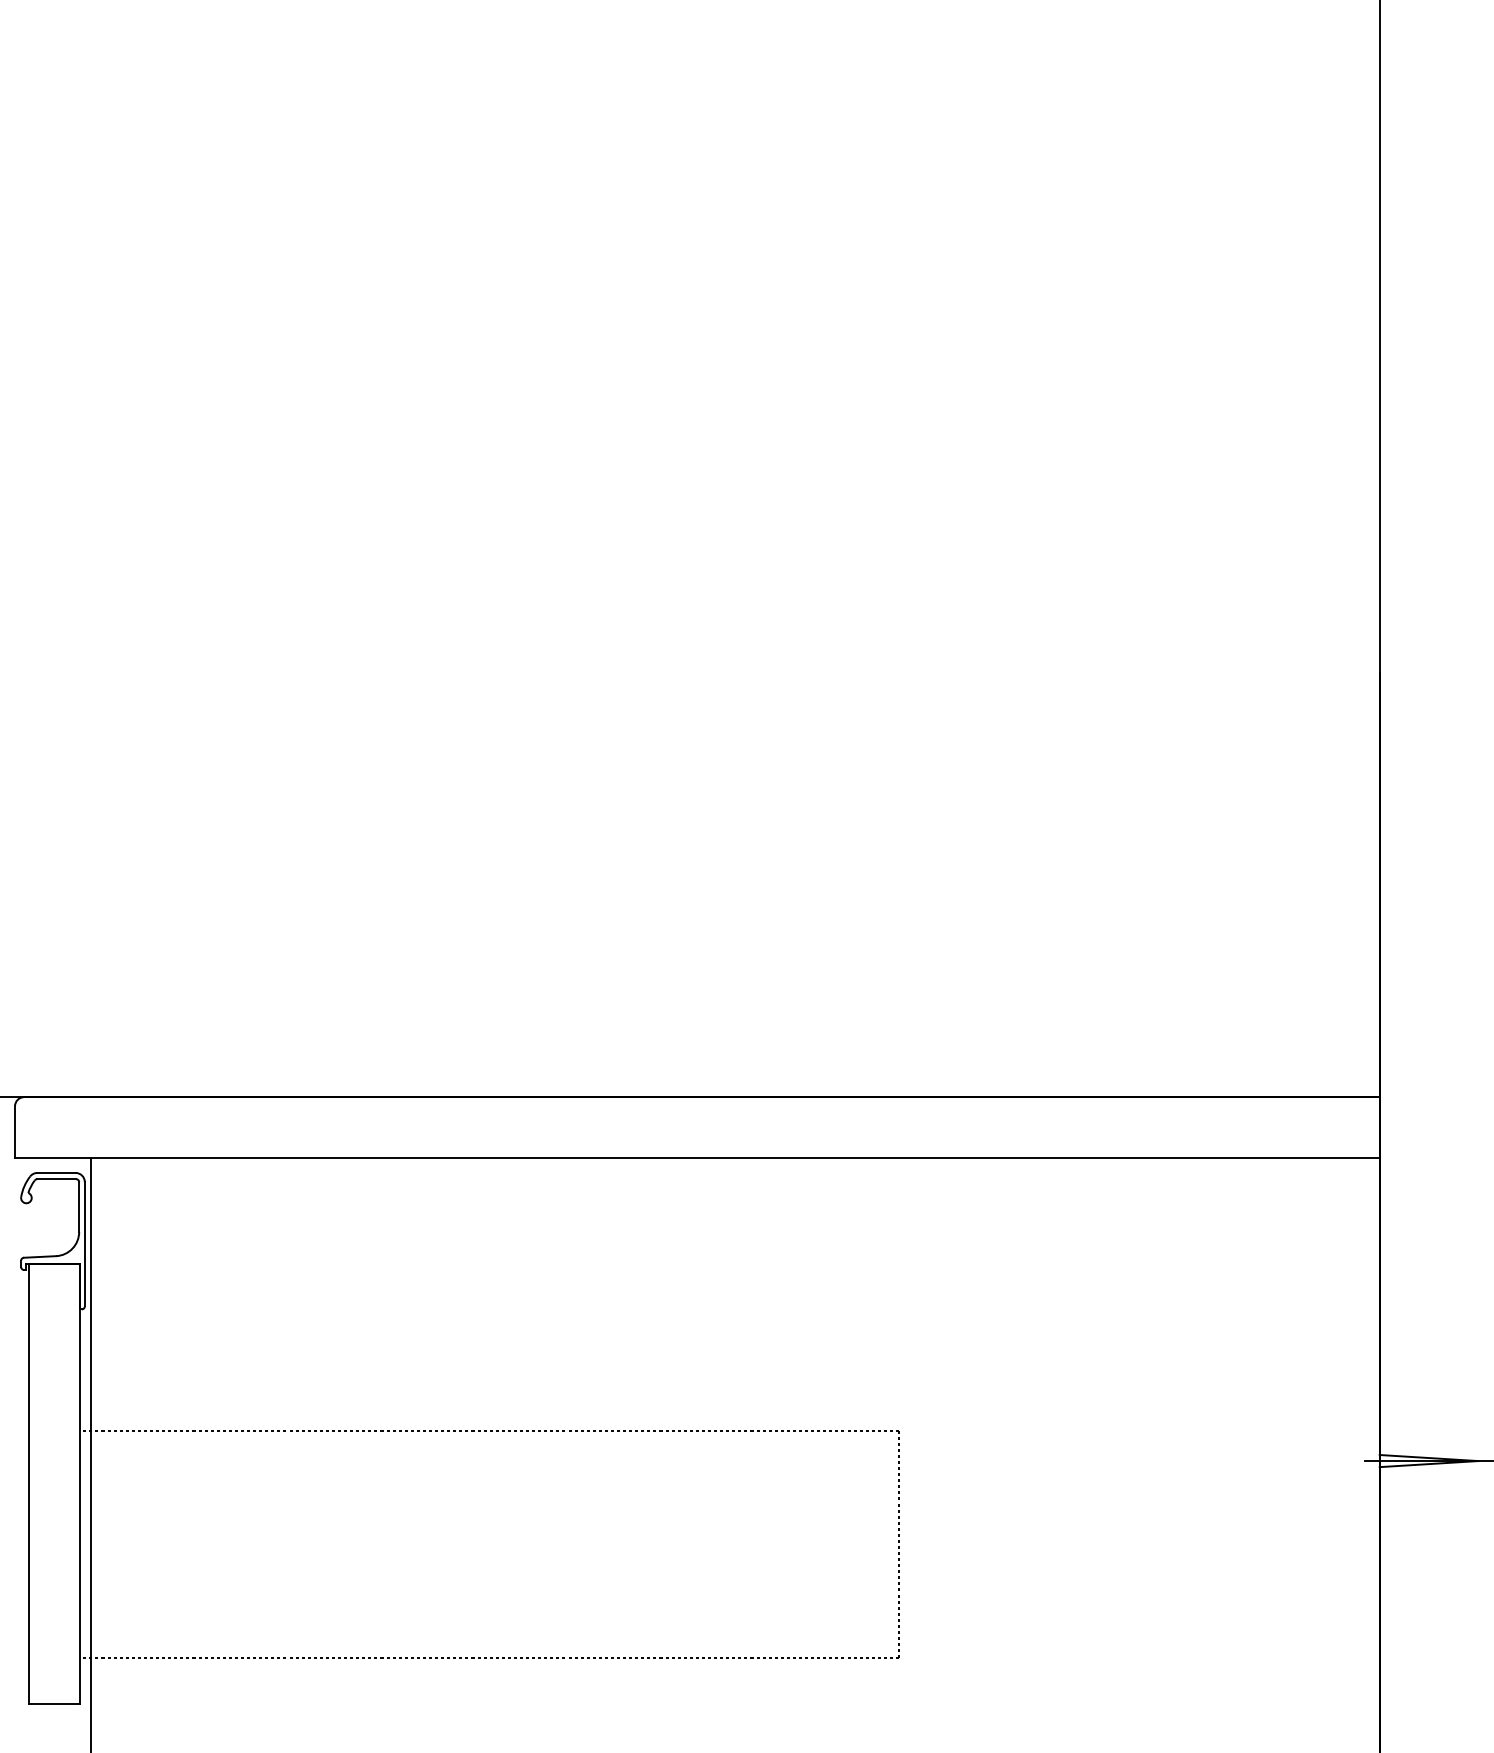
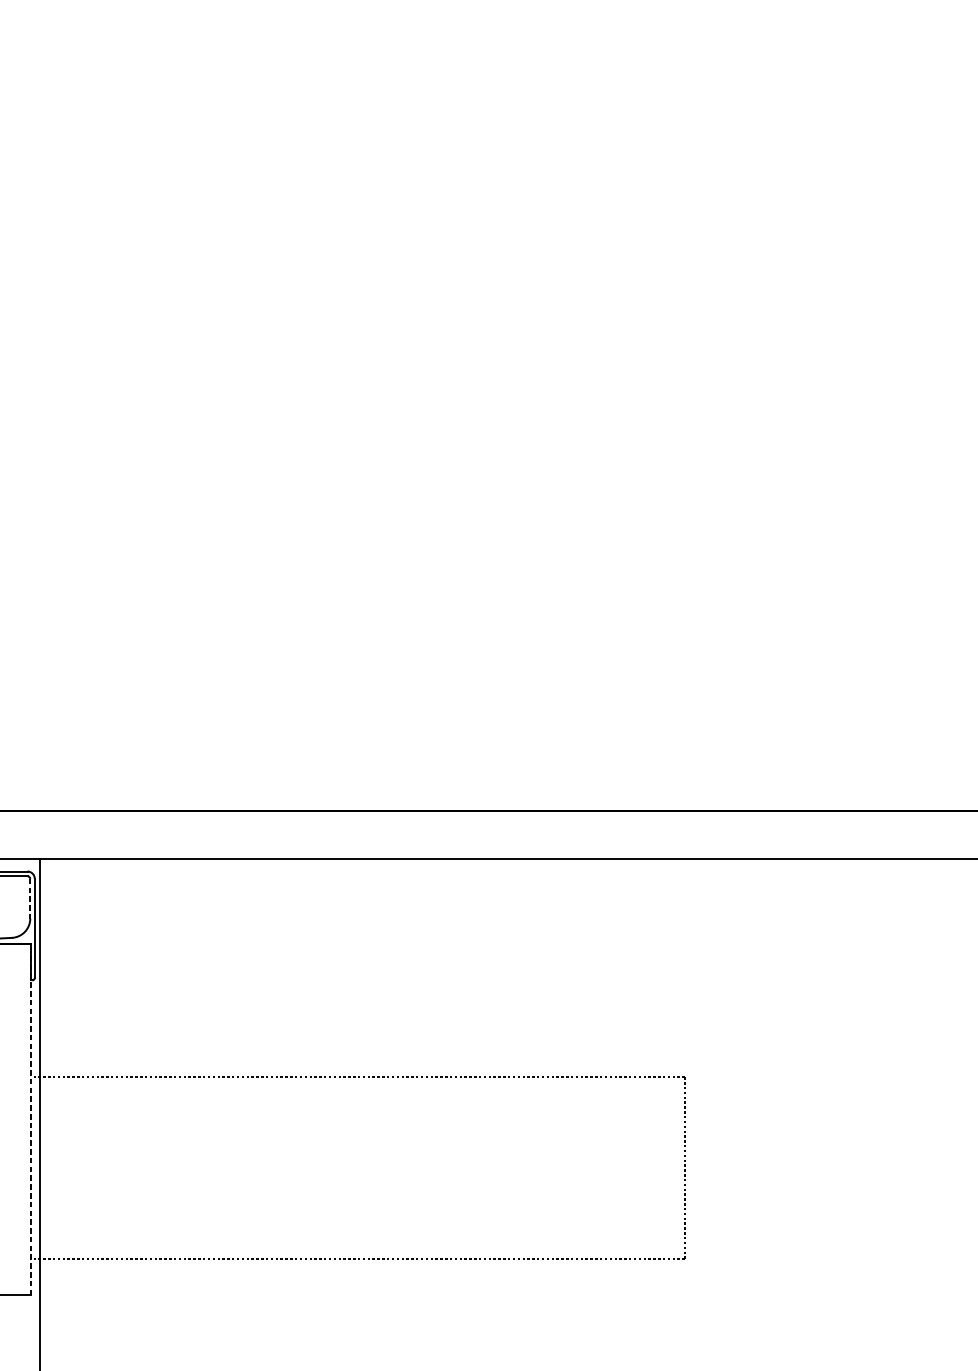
line: (79, 1207) -> (30, 899), solid -> dashed
line: (80, 1483) -> (31, 1119), solid -> dashed

